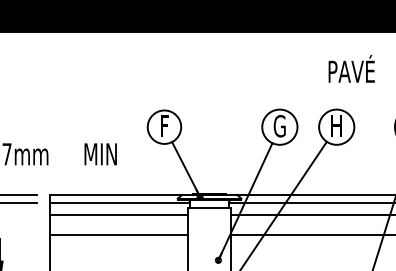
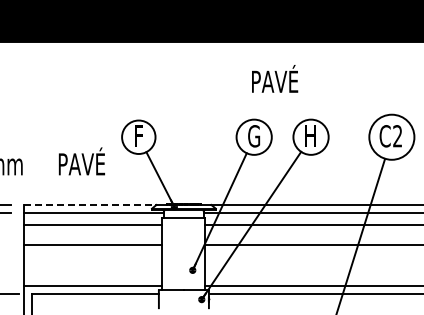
text: (352, 68) -> (275, 78), moved
text: (108, 151) -> (82, 161), MIN -> PAVÉ
line: (116, 194) -> (90, 204), solid -> dashed

